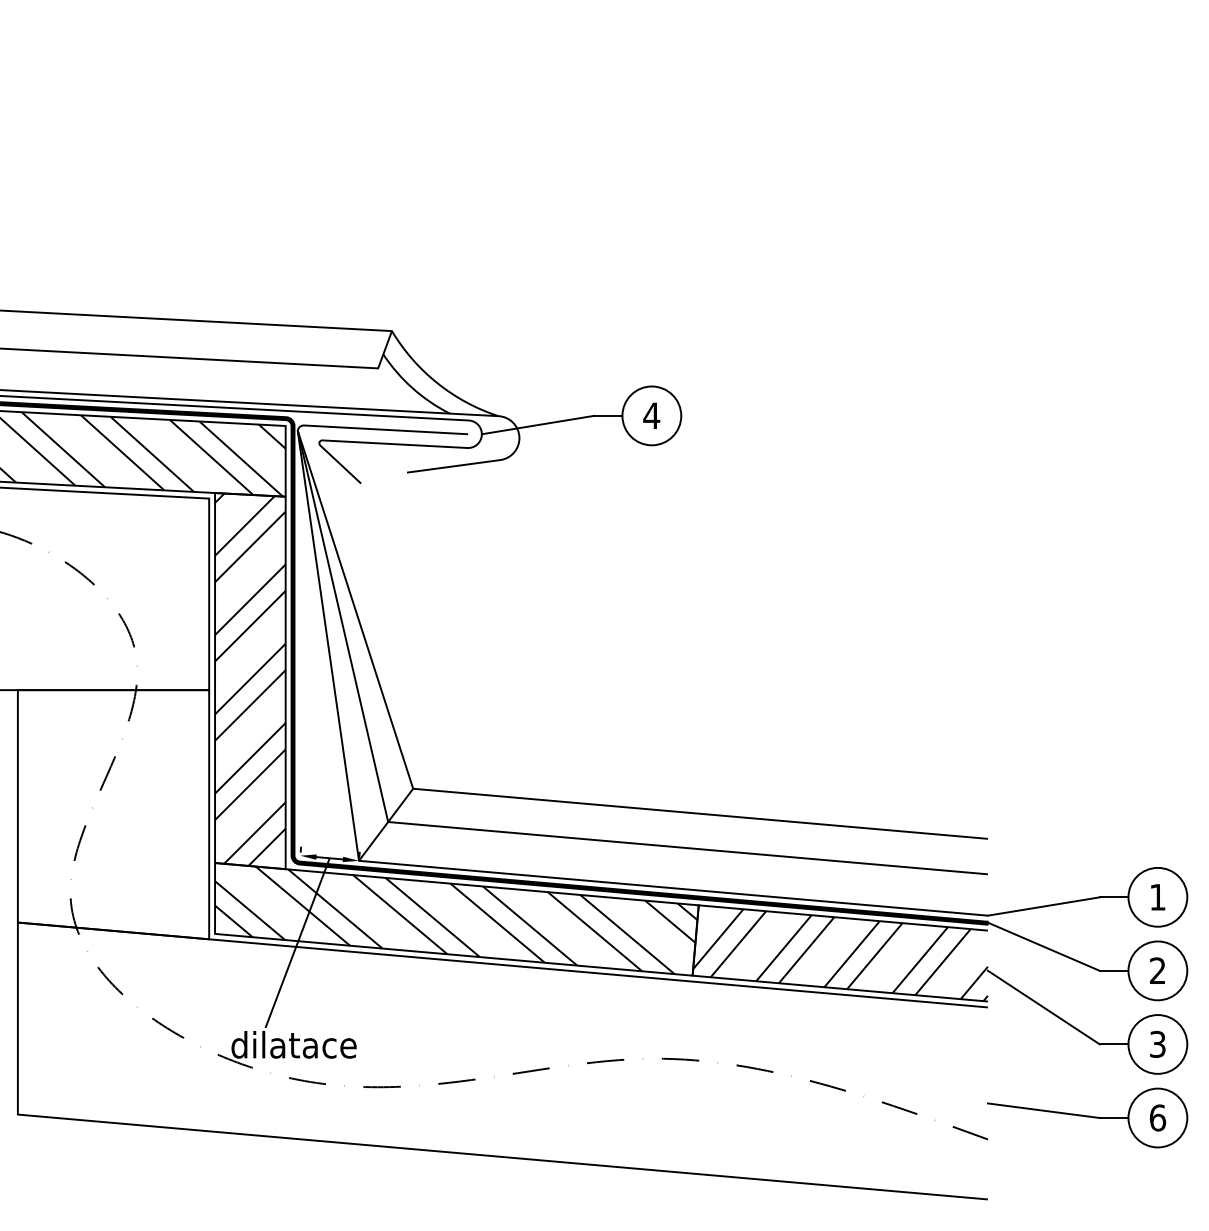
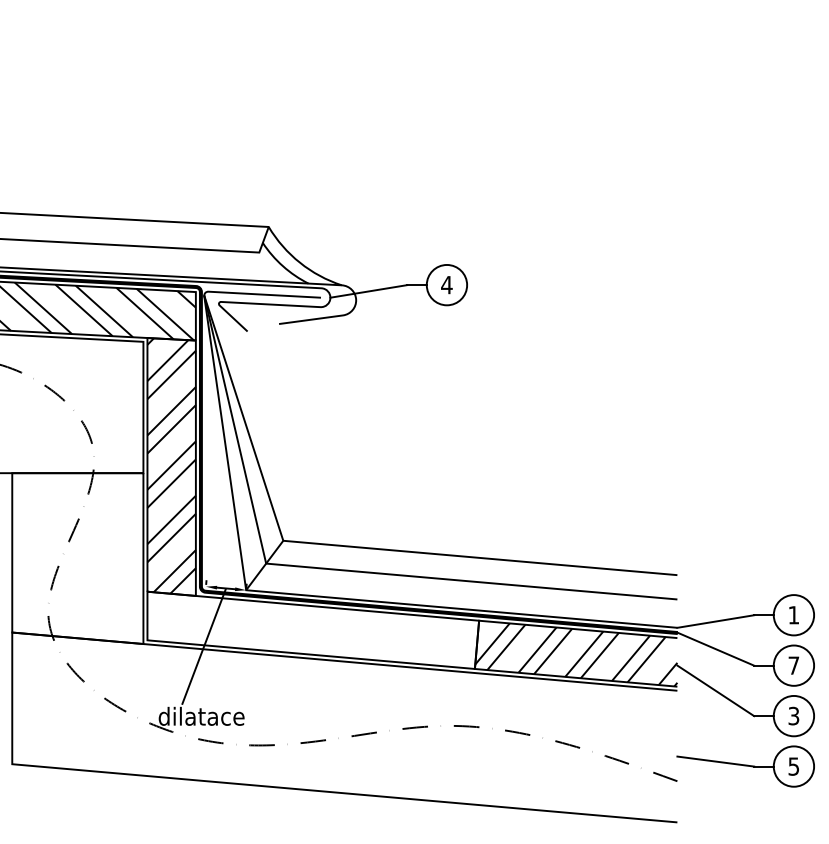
hatch: (455, 919) -> (312, 630), removed
text: (1157, 970) -> (793, 665), 2 -> 7
text: (1157, 1117) -> (793, 766), 6 -> 5

